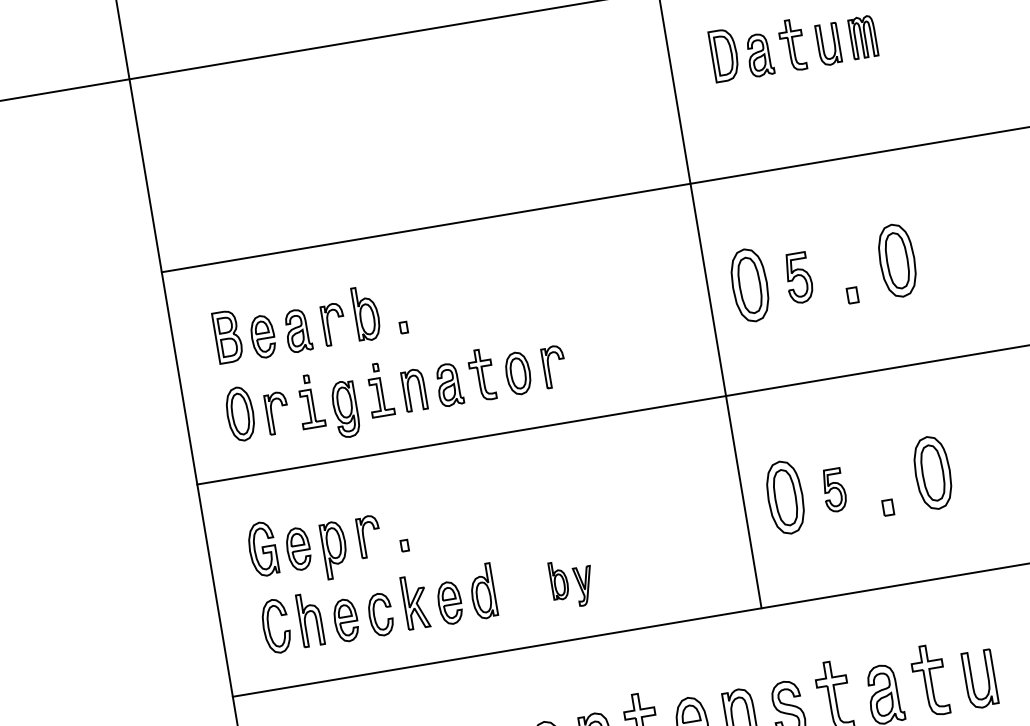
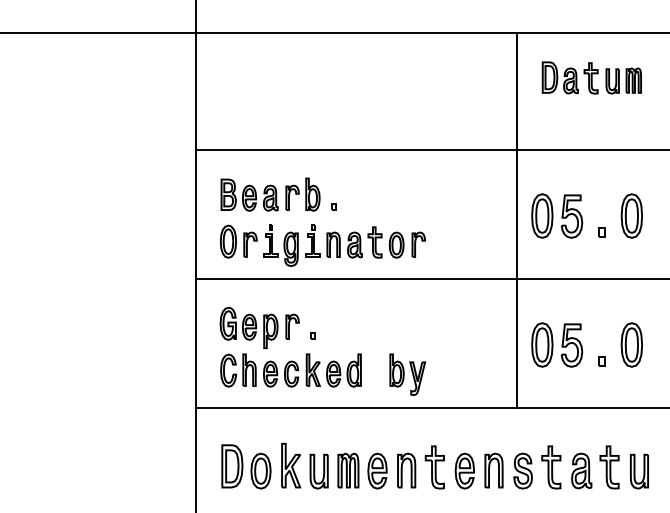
part: (798, 278) -> (571, 216), size x1.43
part: (833, 490) -> (571, 345), size x1.67
part: (571, 583) -> (407, 374), size x1.43

